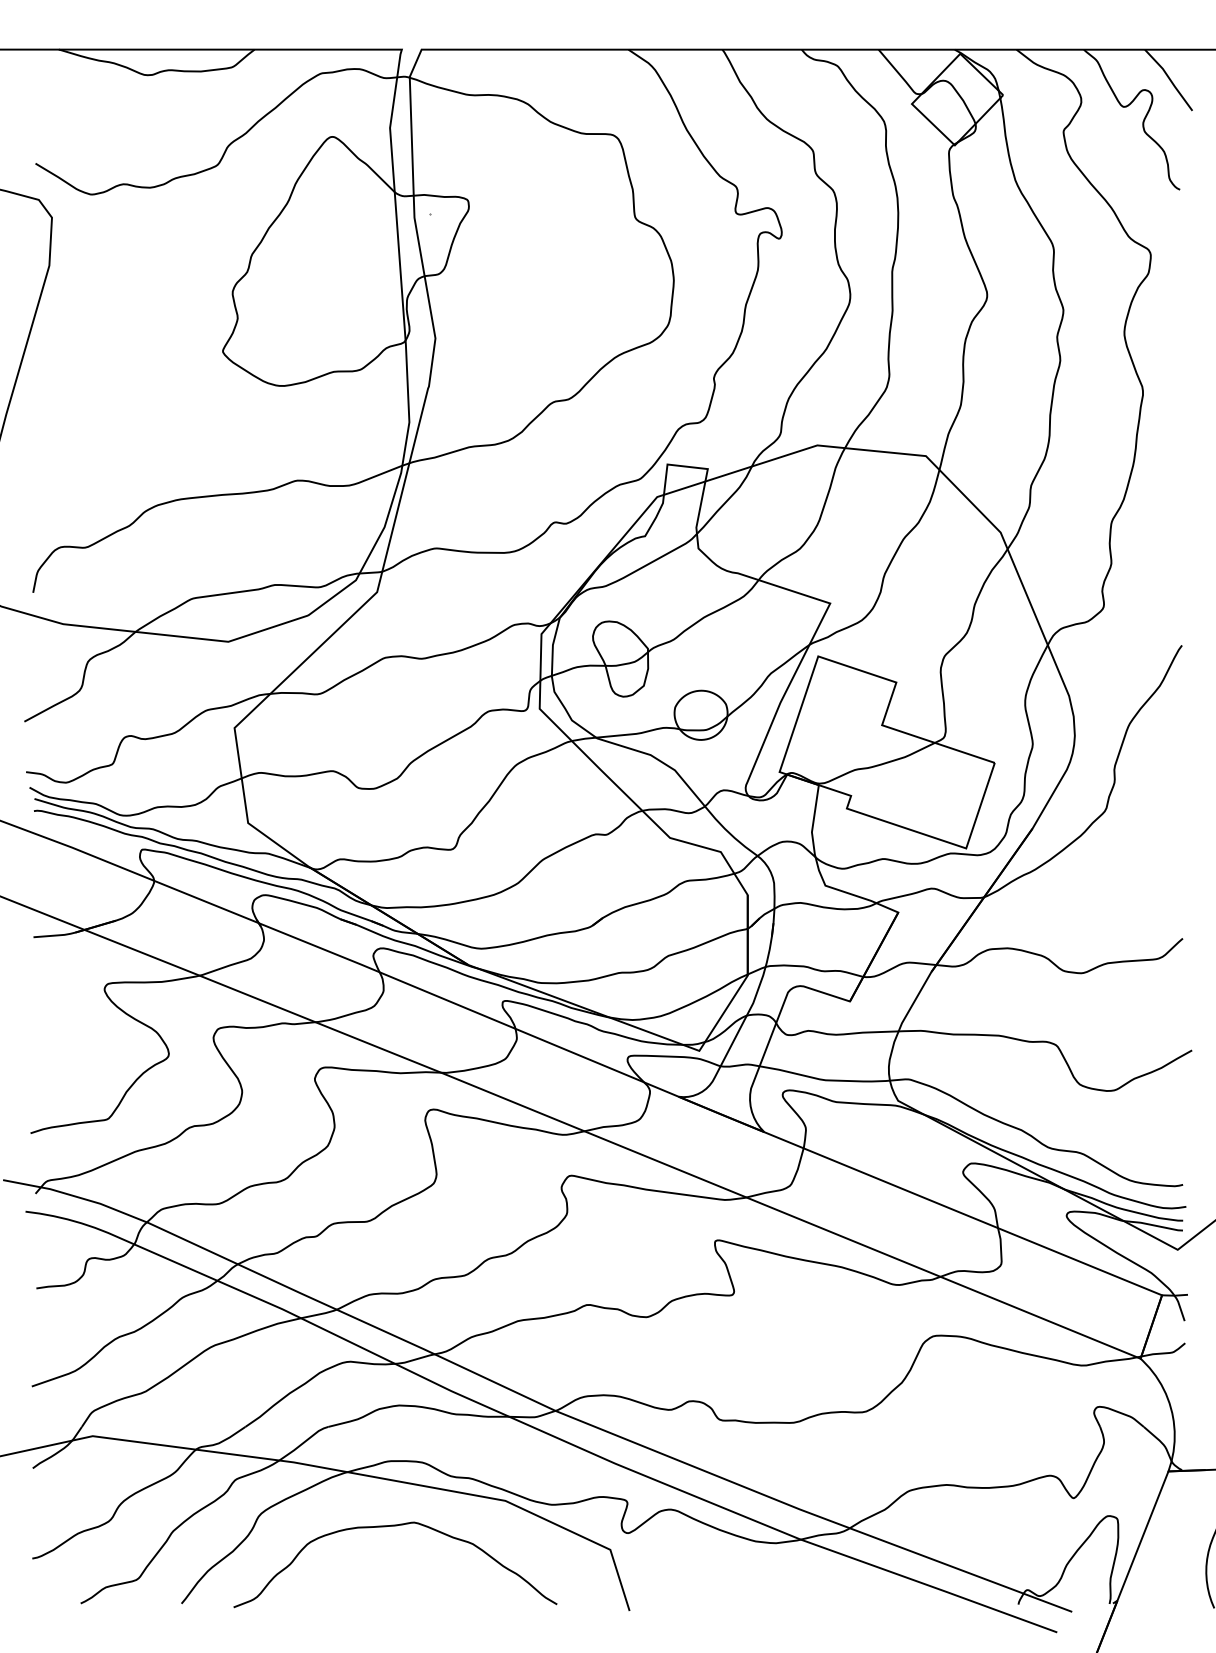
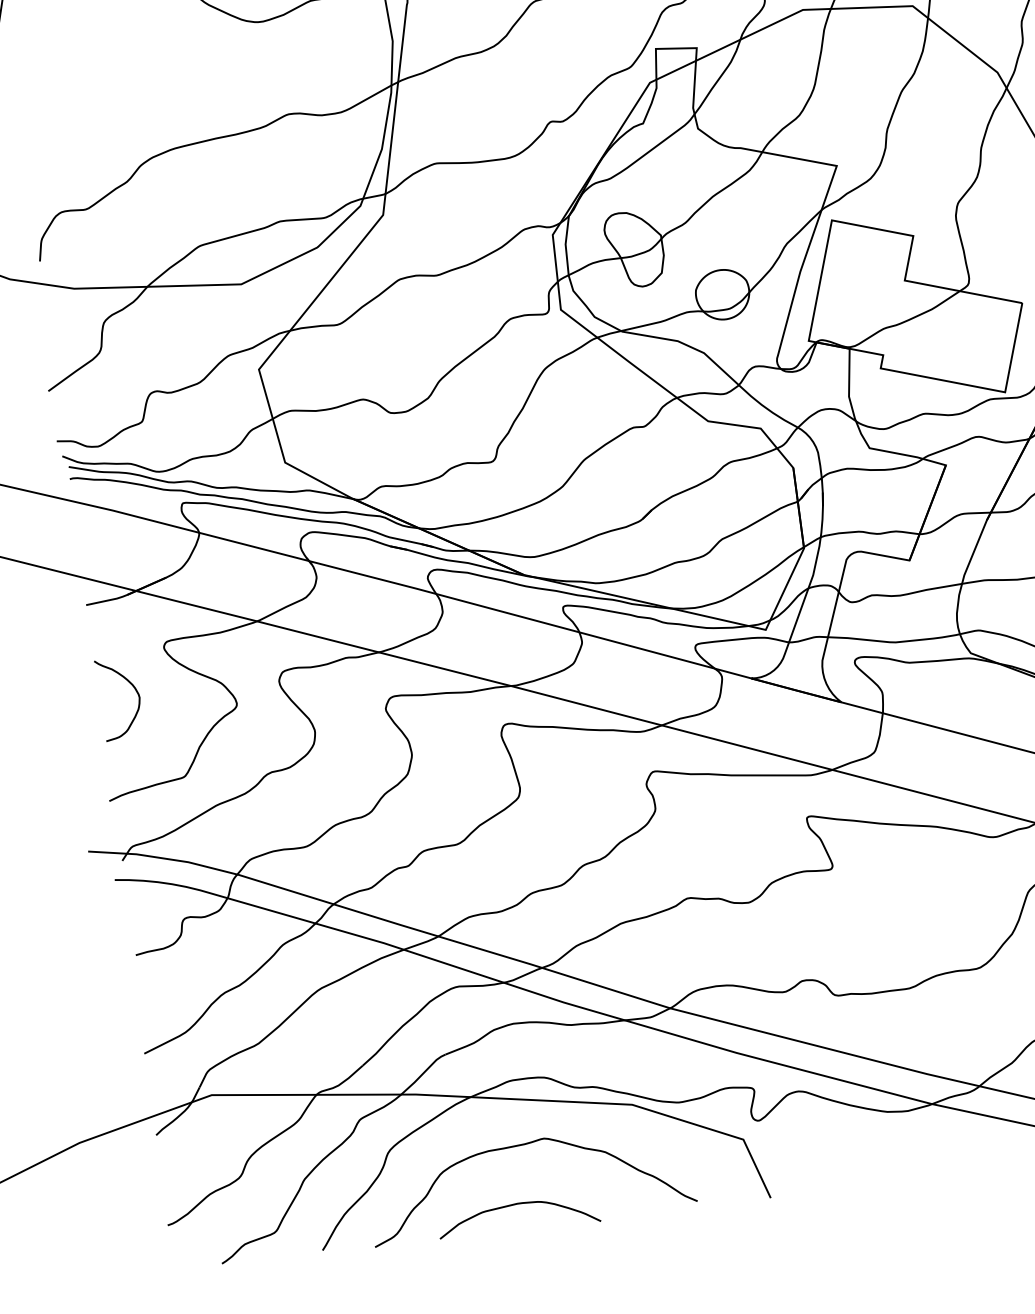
curve: (69, 1025) -> (133, 688), added
curve: (378, 1584) -> (516, 1205), added

